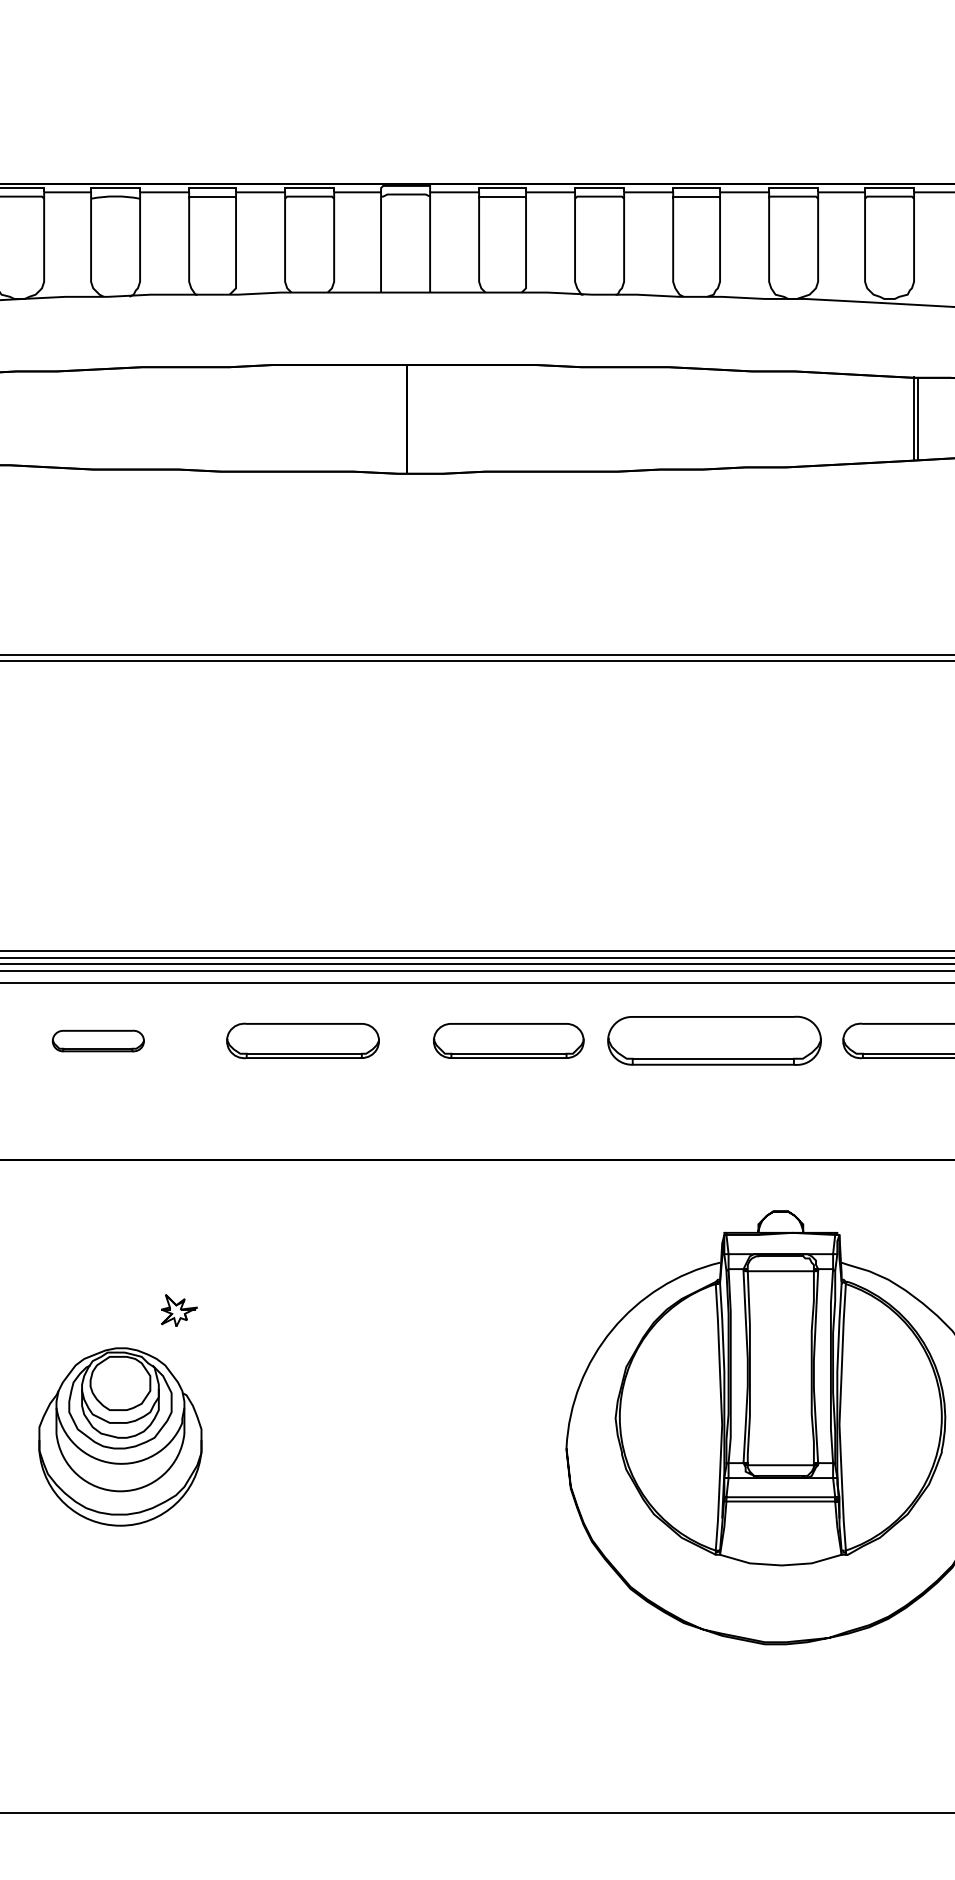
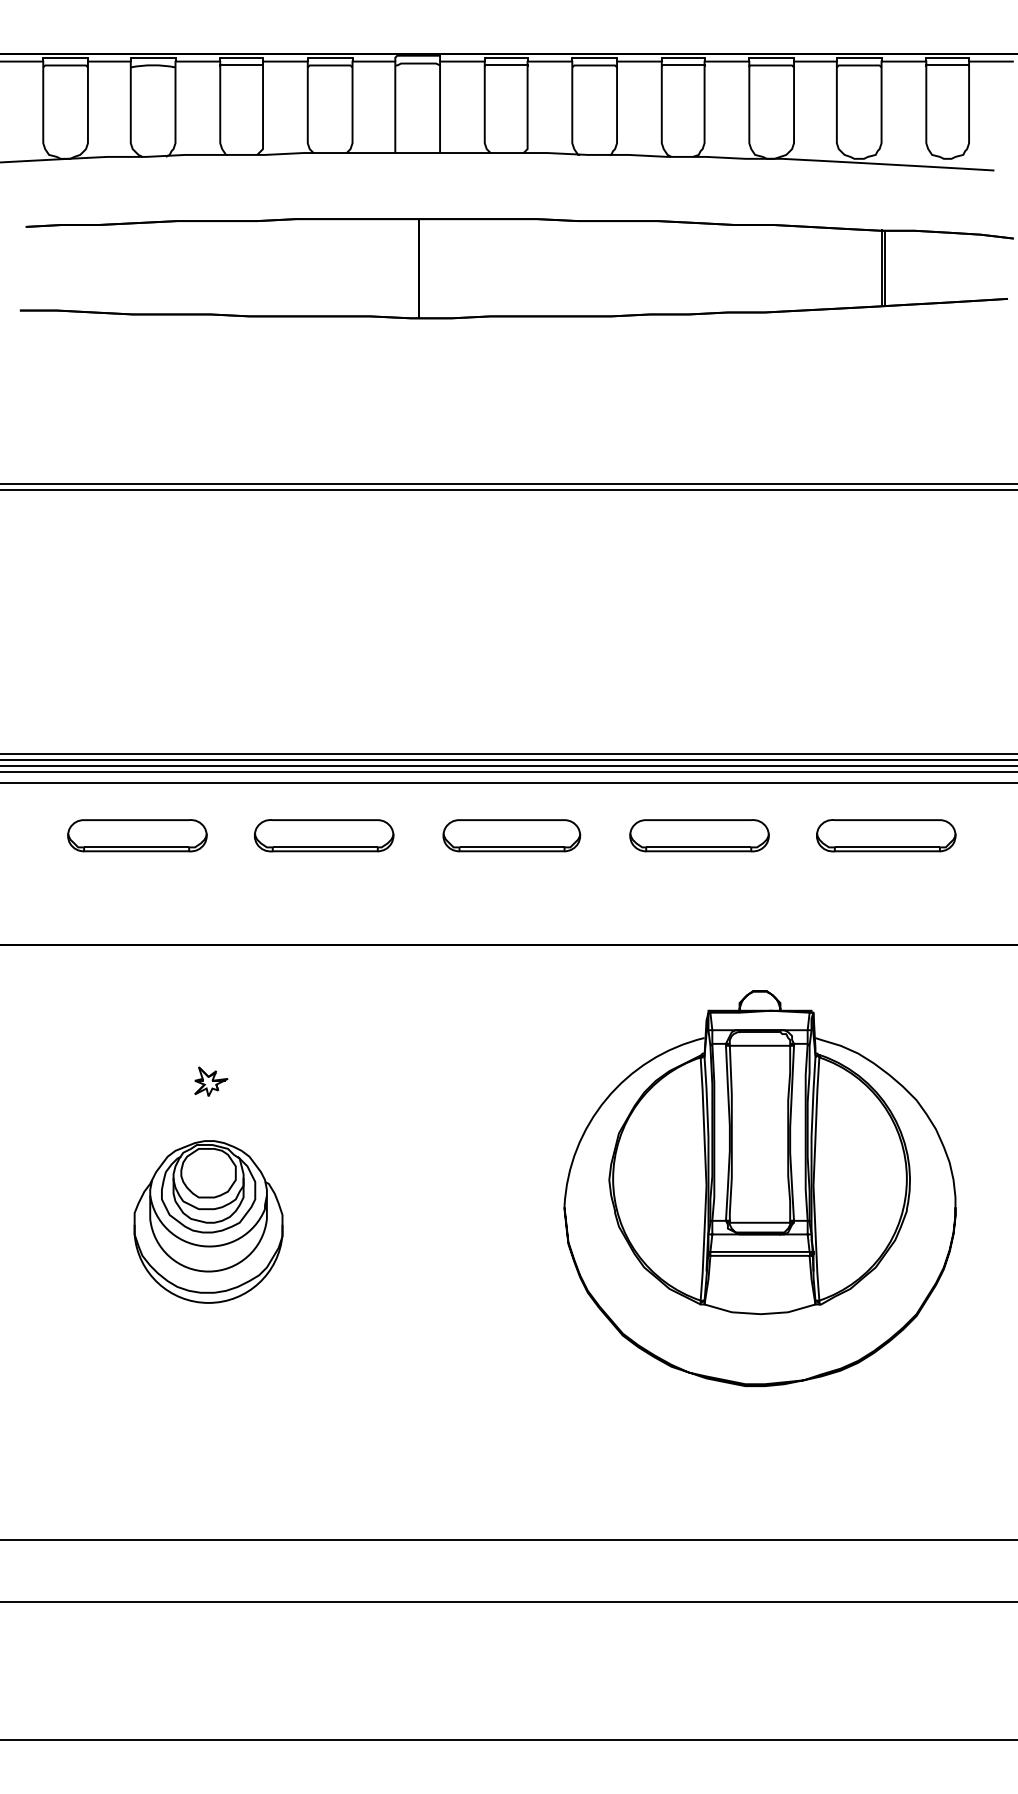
part: (98, 1040) -> (137, 835), size x1.67
part: (714, 1040) -> (699, 835), size x0.71
part: (120, 1436) -> (208, 1221), moved

